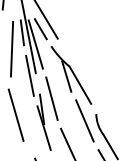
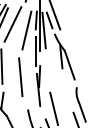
line: (51, 98) -> (47, 70), removed
line: (84, 121) -> (67, 90), removed

